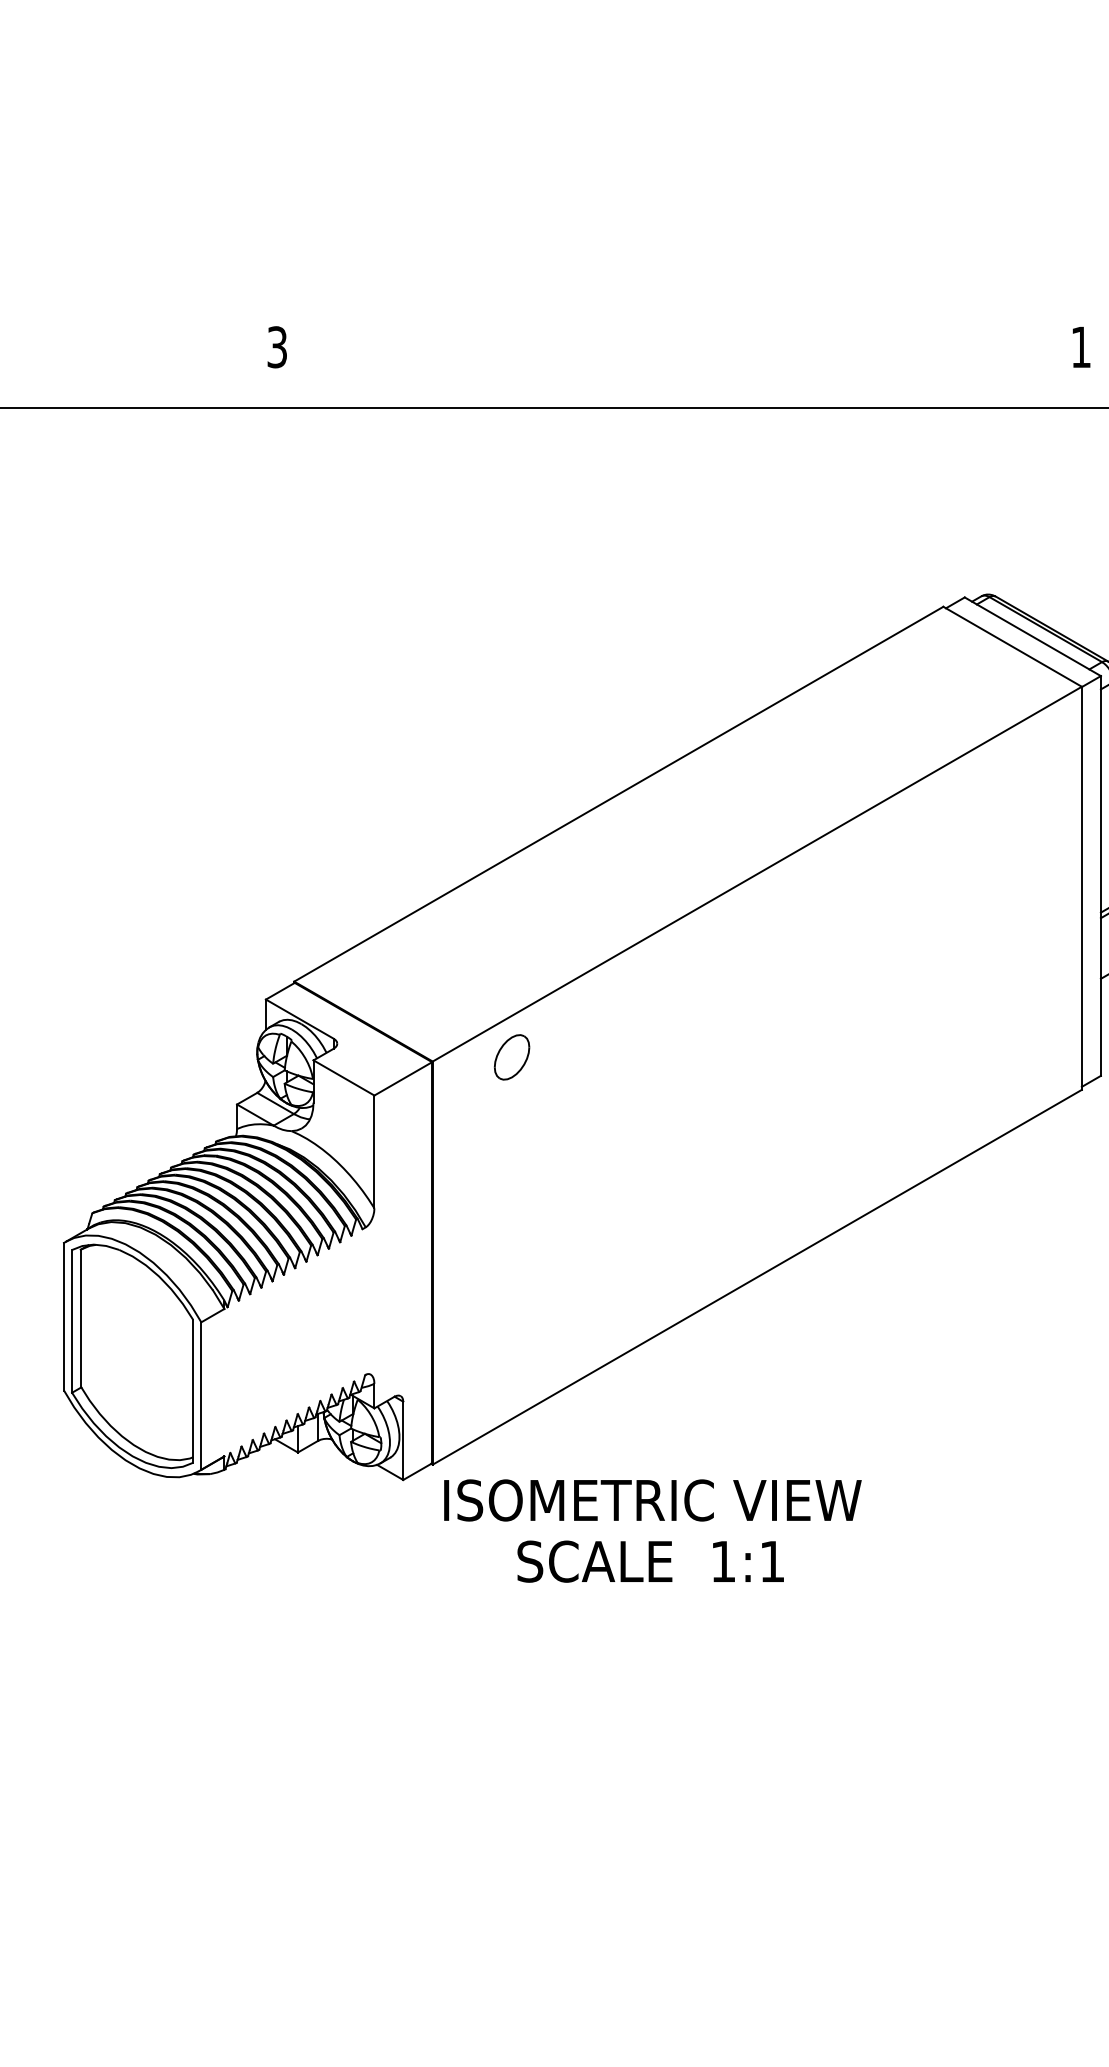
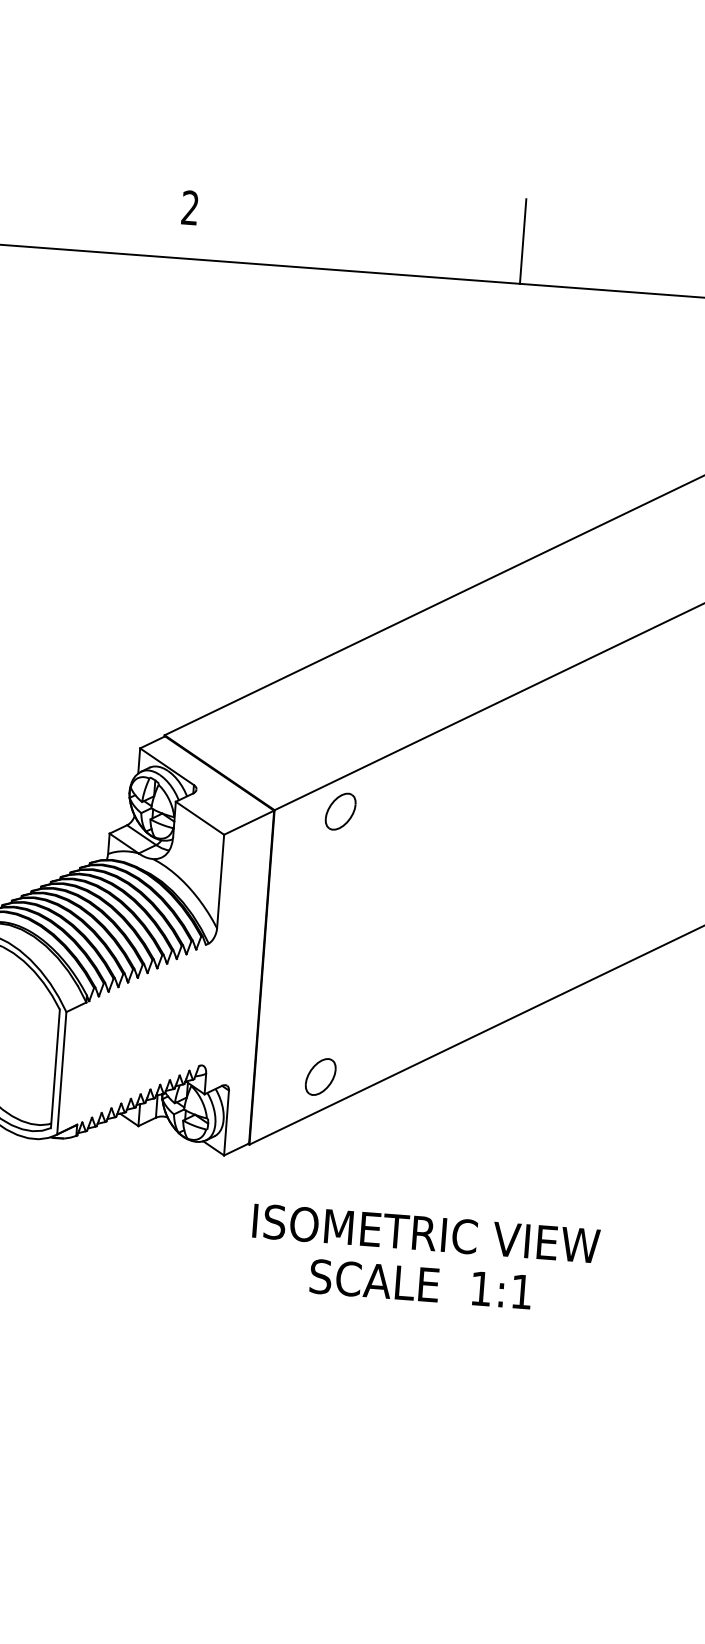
text: (276, 347) -> (189, 208), 3 -> 2
line: (679, 357) -> (523, 241), added
part: (511, 1377) -> (320, 1077), added
text: (652, 1530) -> (424, 1258), moved

